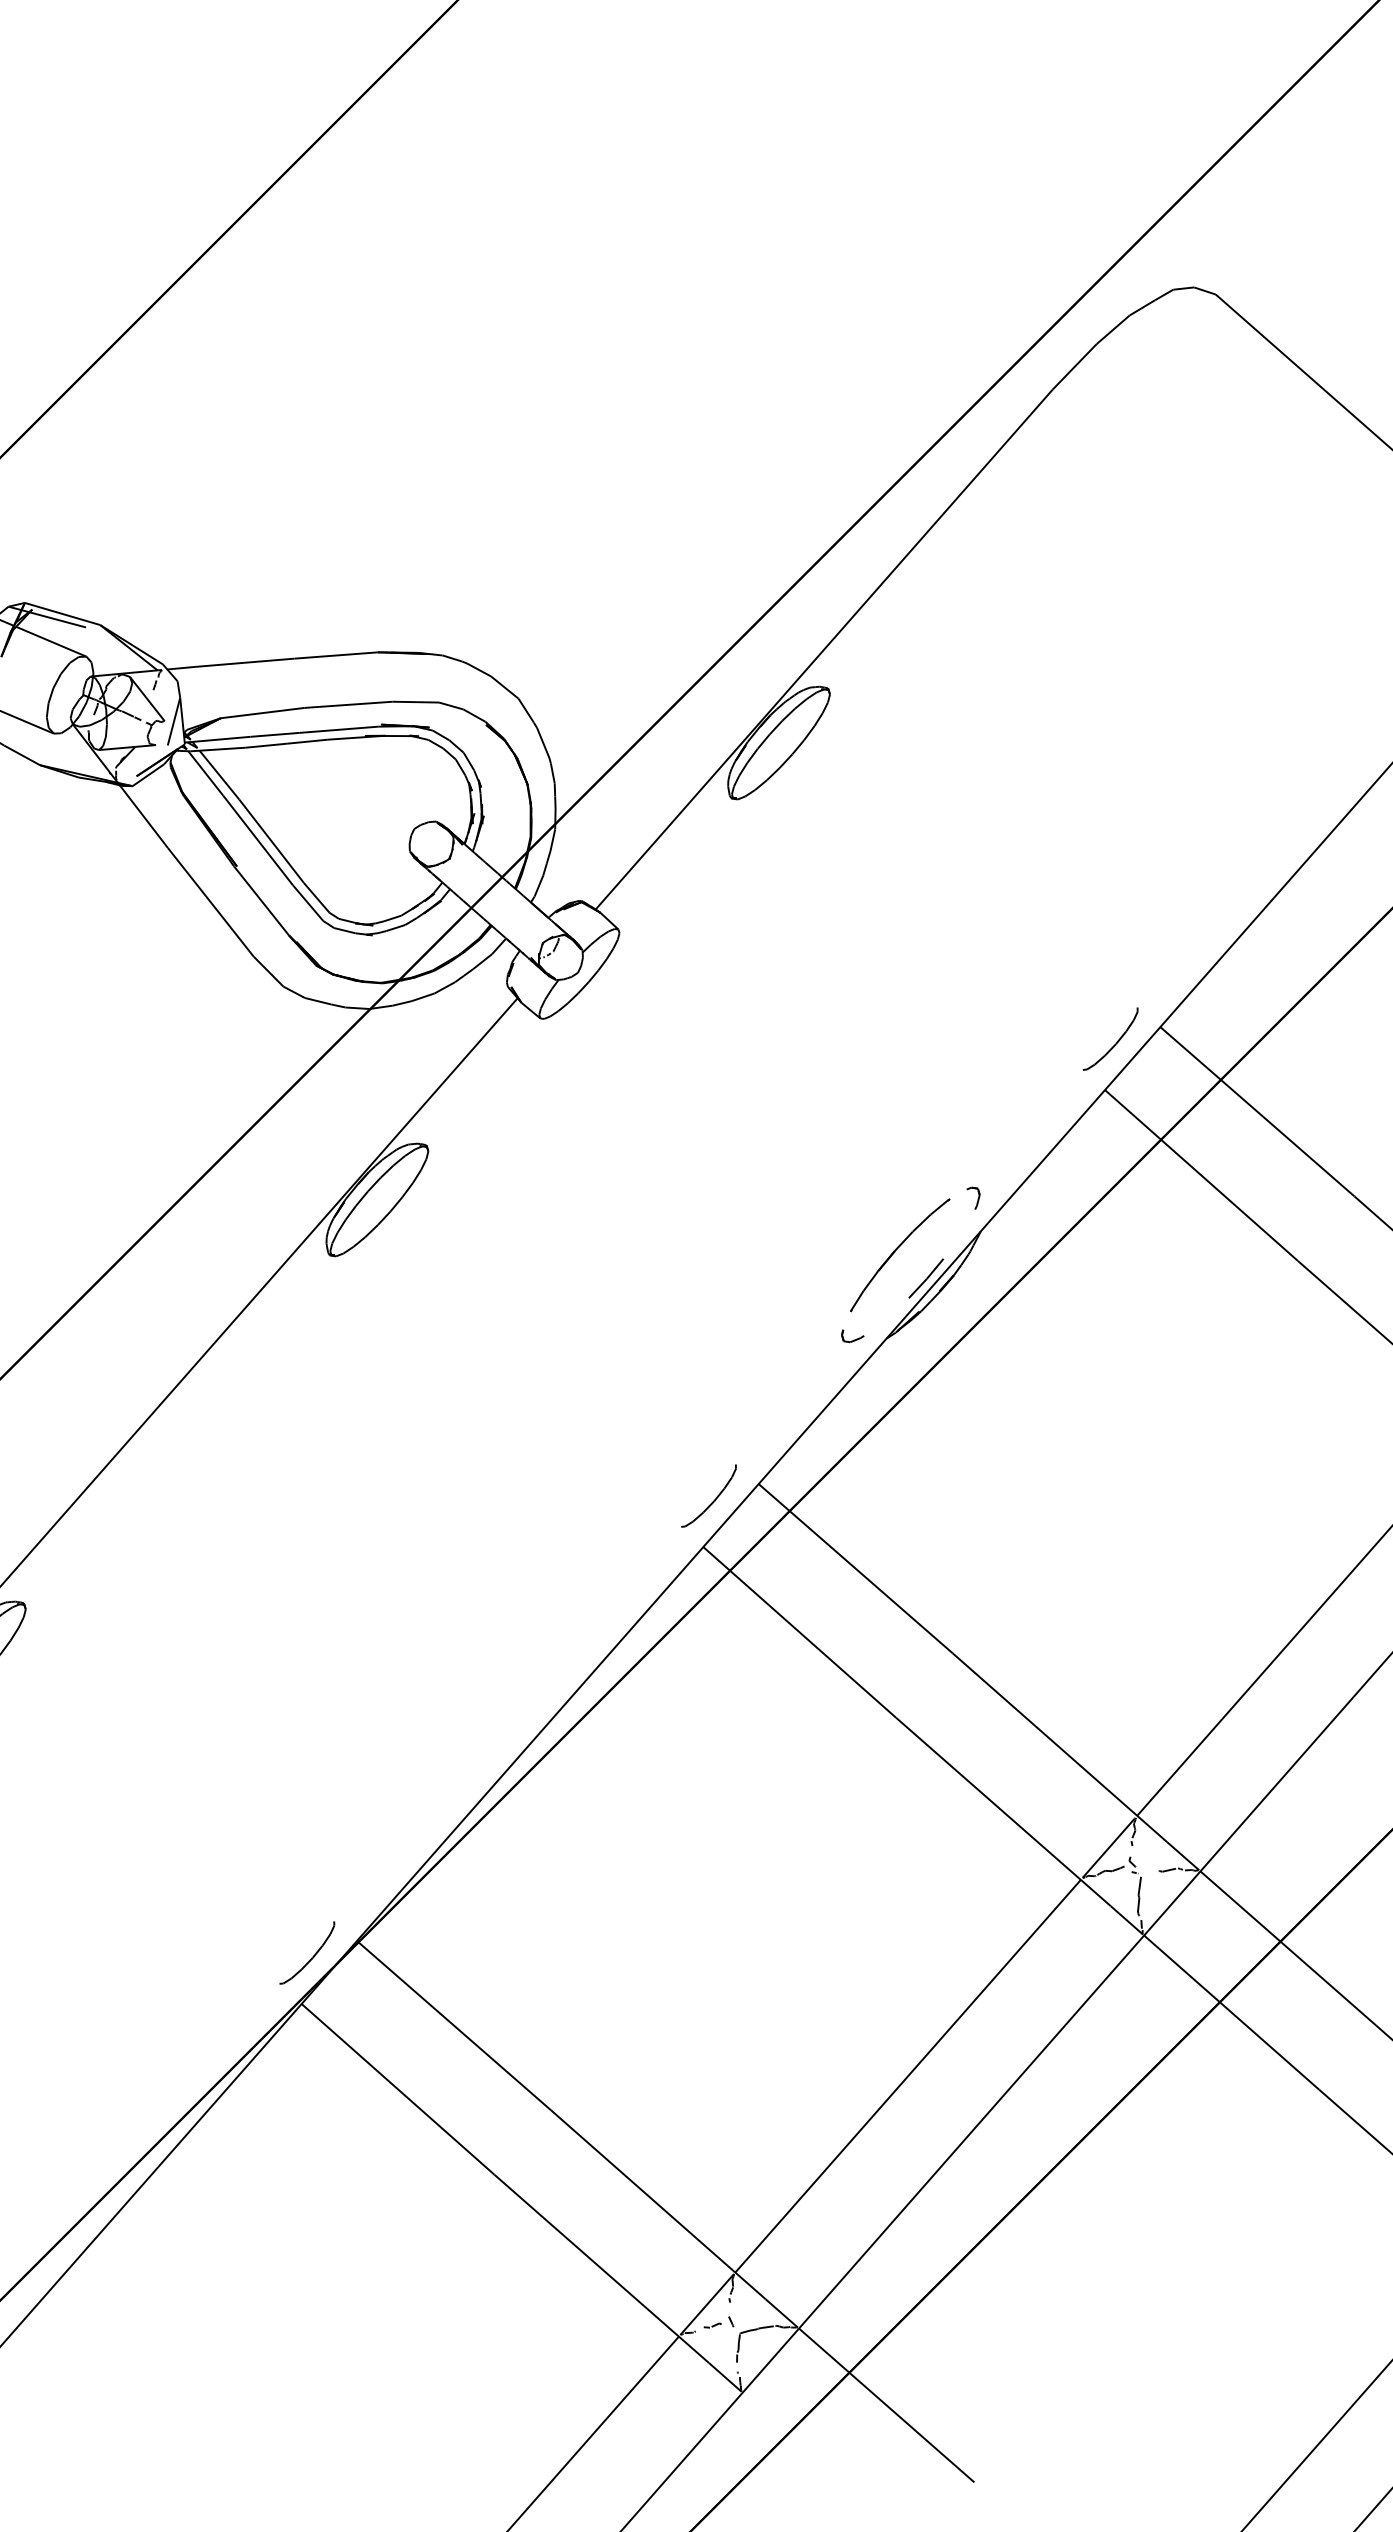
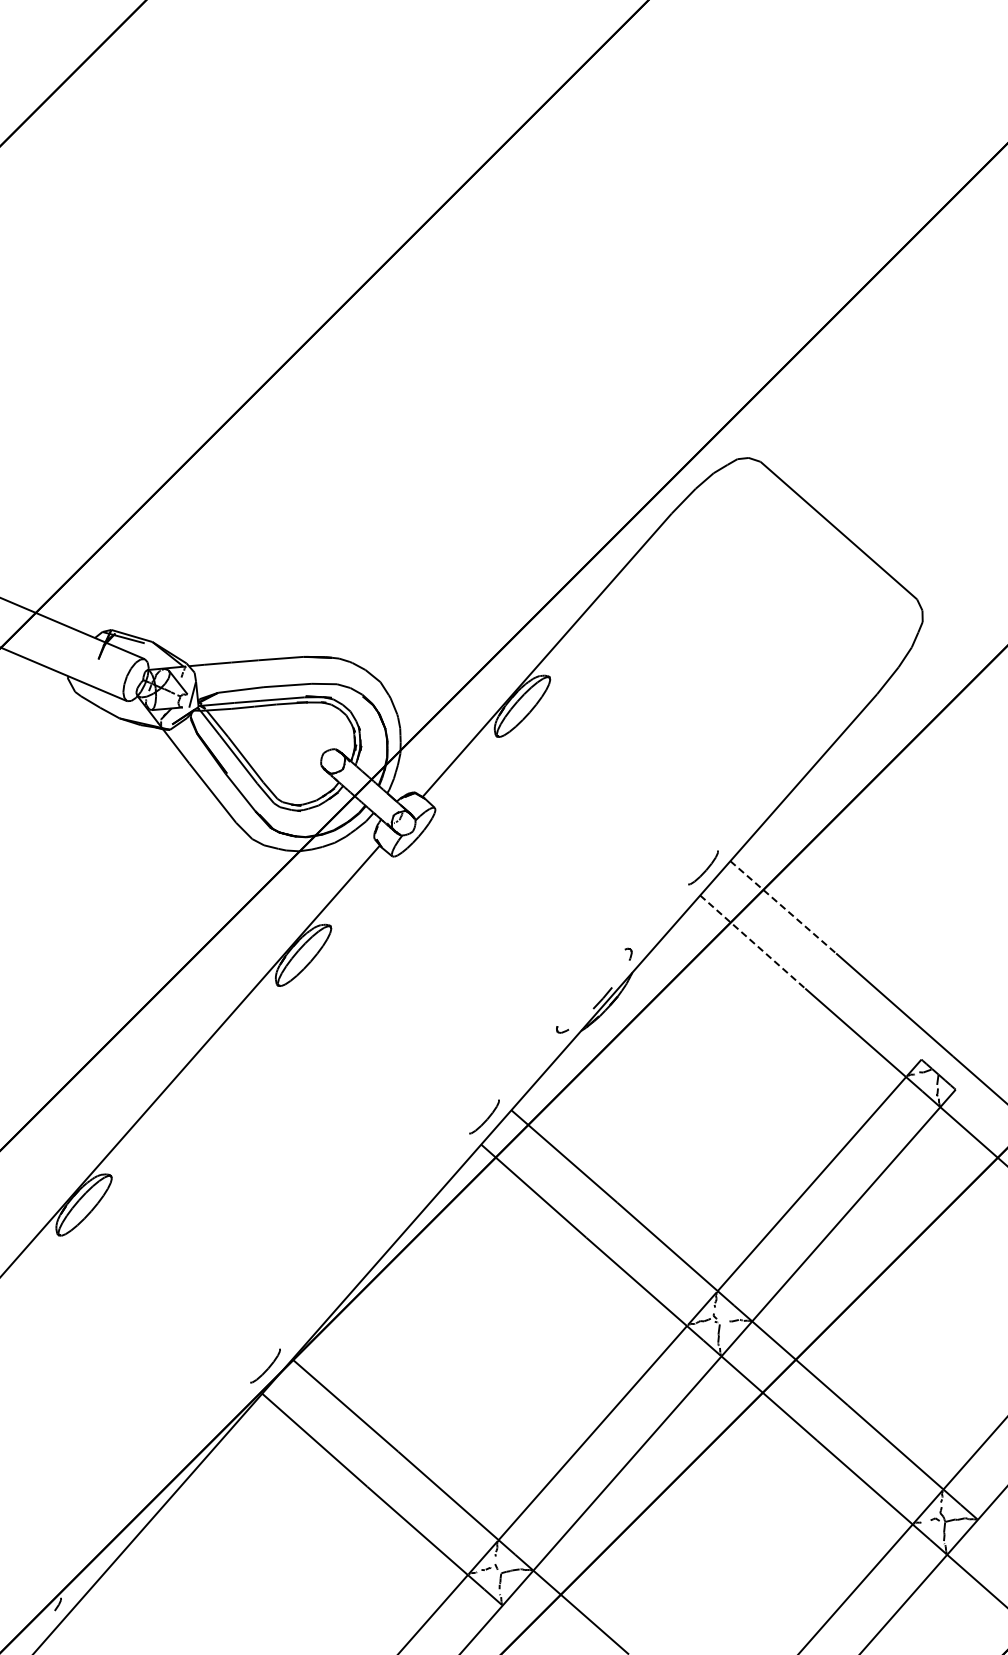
line: (1257, 1112) -> (783, 907), solid -> dashed
line: (1202, 1176) -> (753, 942), solid -> dashed
part: (900, 1255) -> (588, 985), removed

